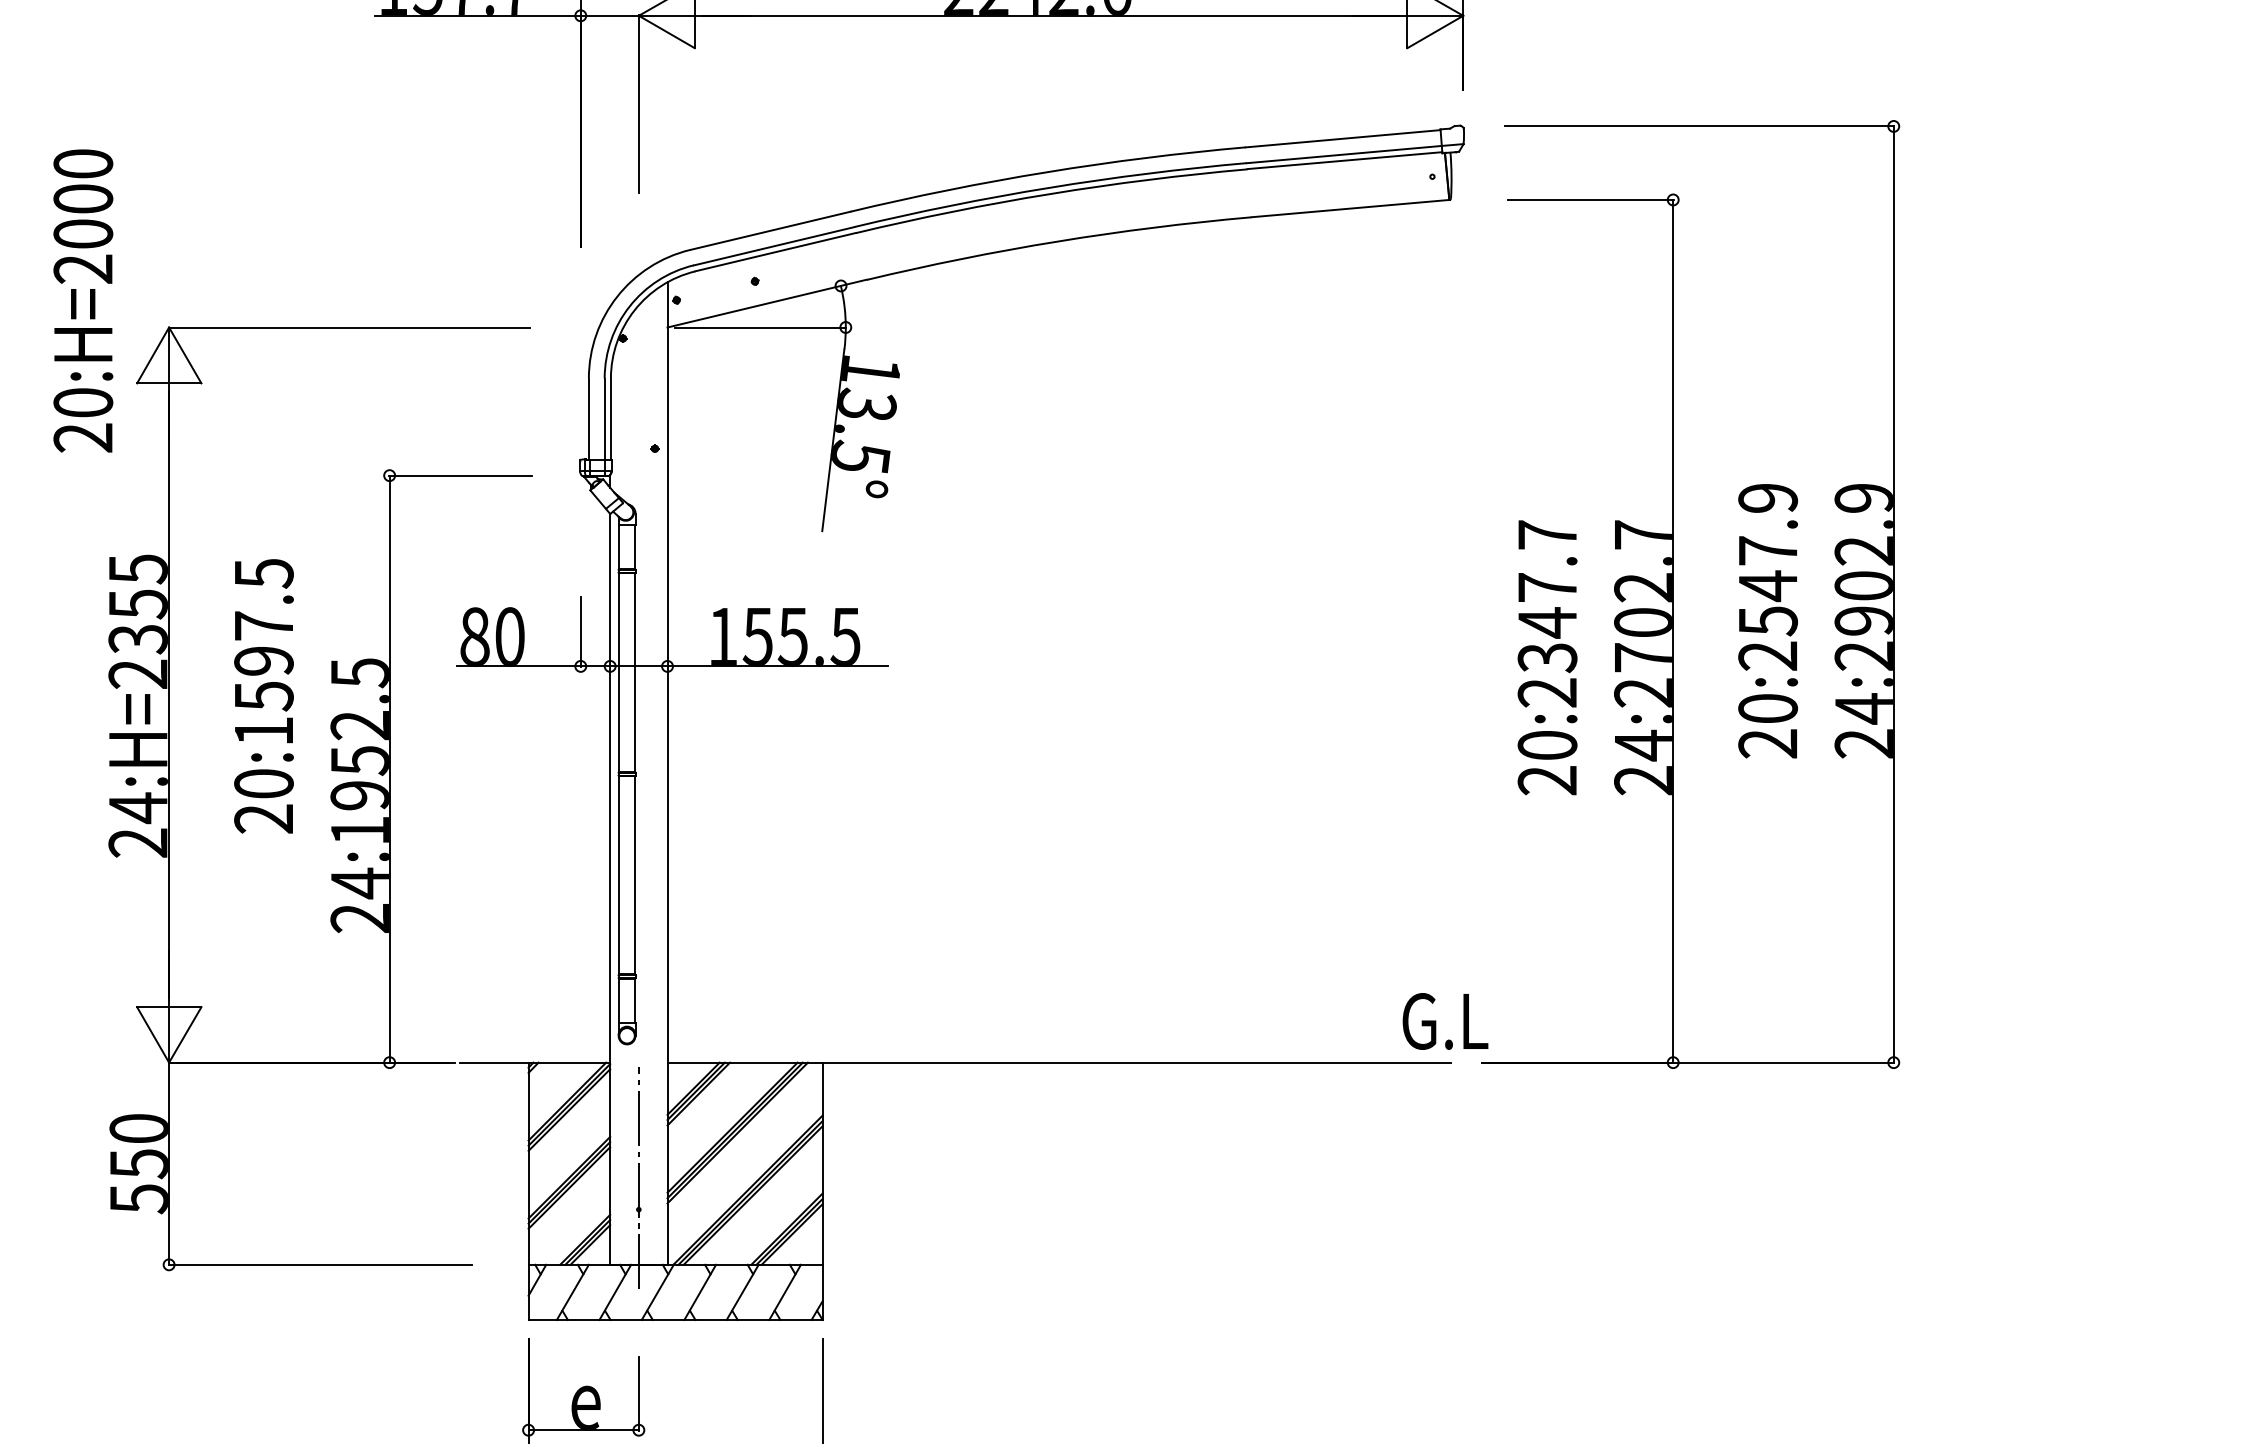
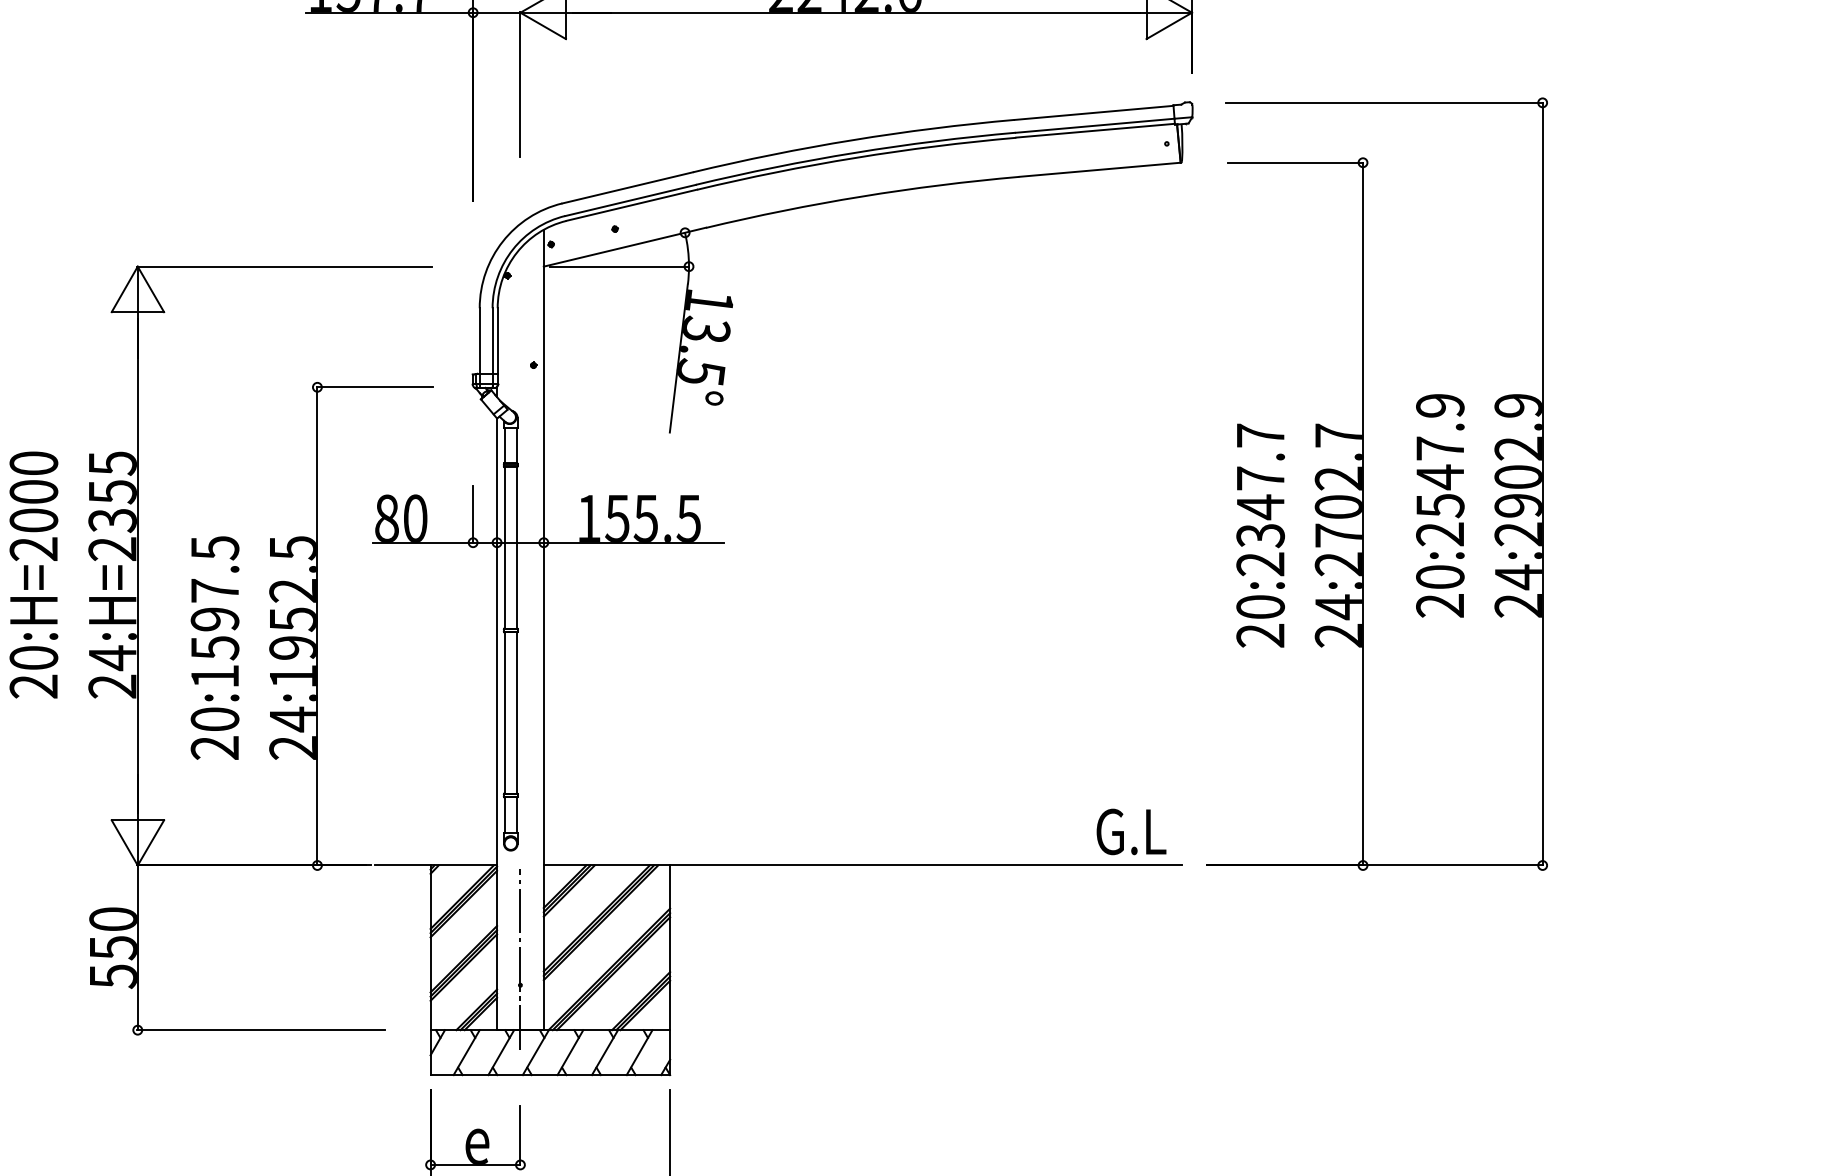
text: (82, 300) -> (33, 574), moved
text: (263, 695) -> (214, 647), moved
text: (1445, 1020) -> (1131, 831), moved

